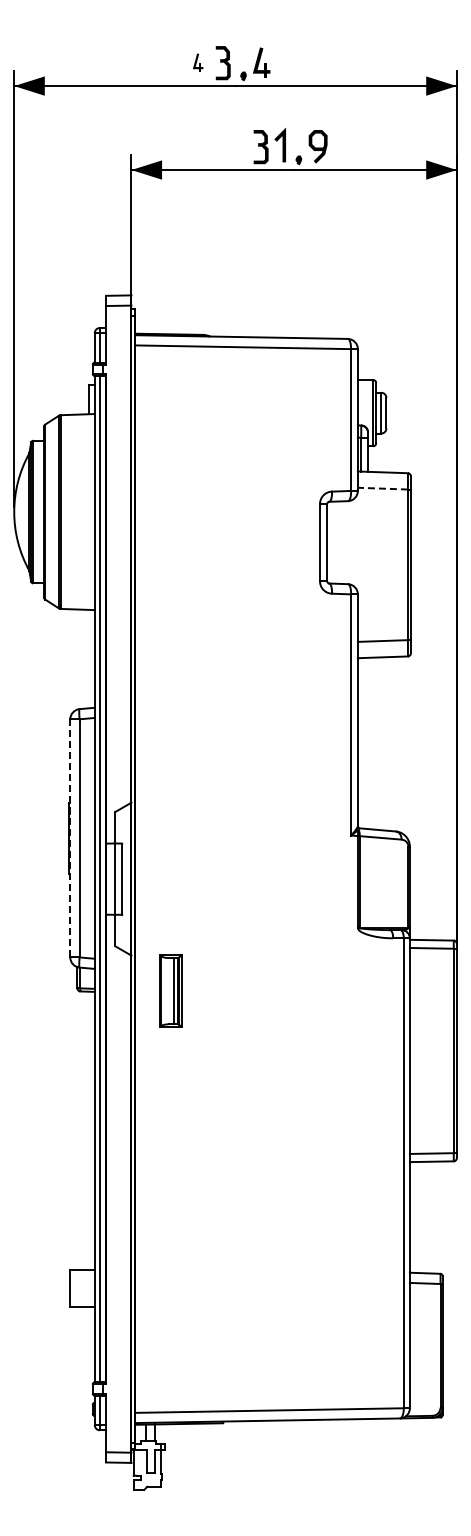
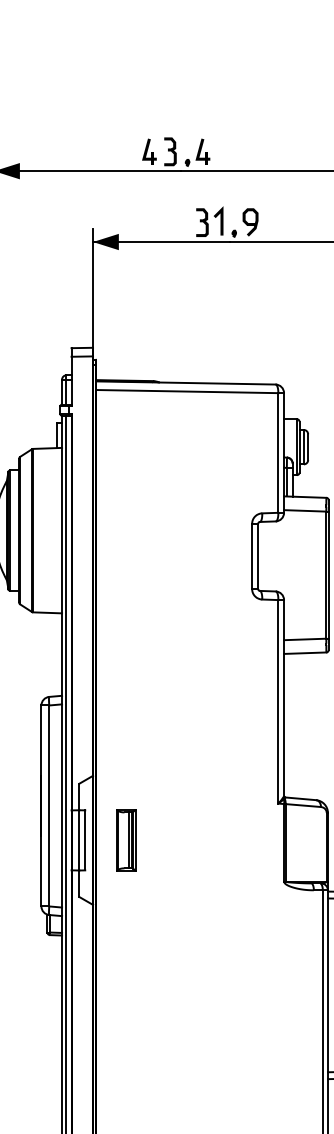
part: (197, 62) -> (148, 151), size x1.67
line: (382, 488) -> (304, 510), dashed -> solid
line: (70, 837) -> (41, 805), dashed -> solid
part: (170, 990) -> (125, 839), moved

